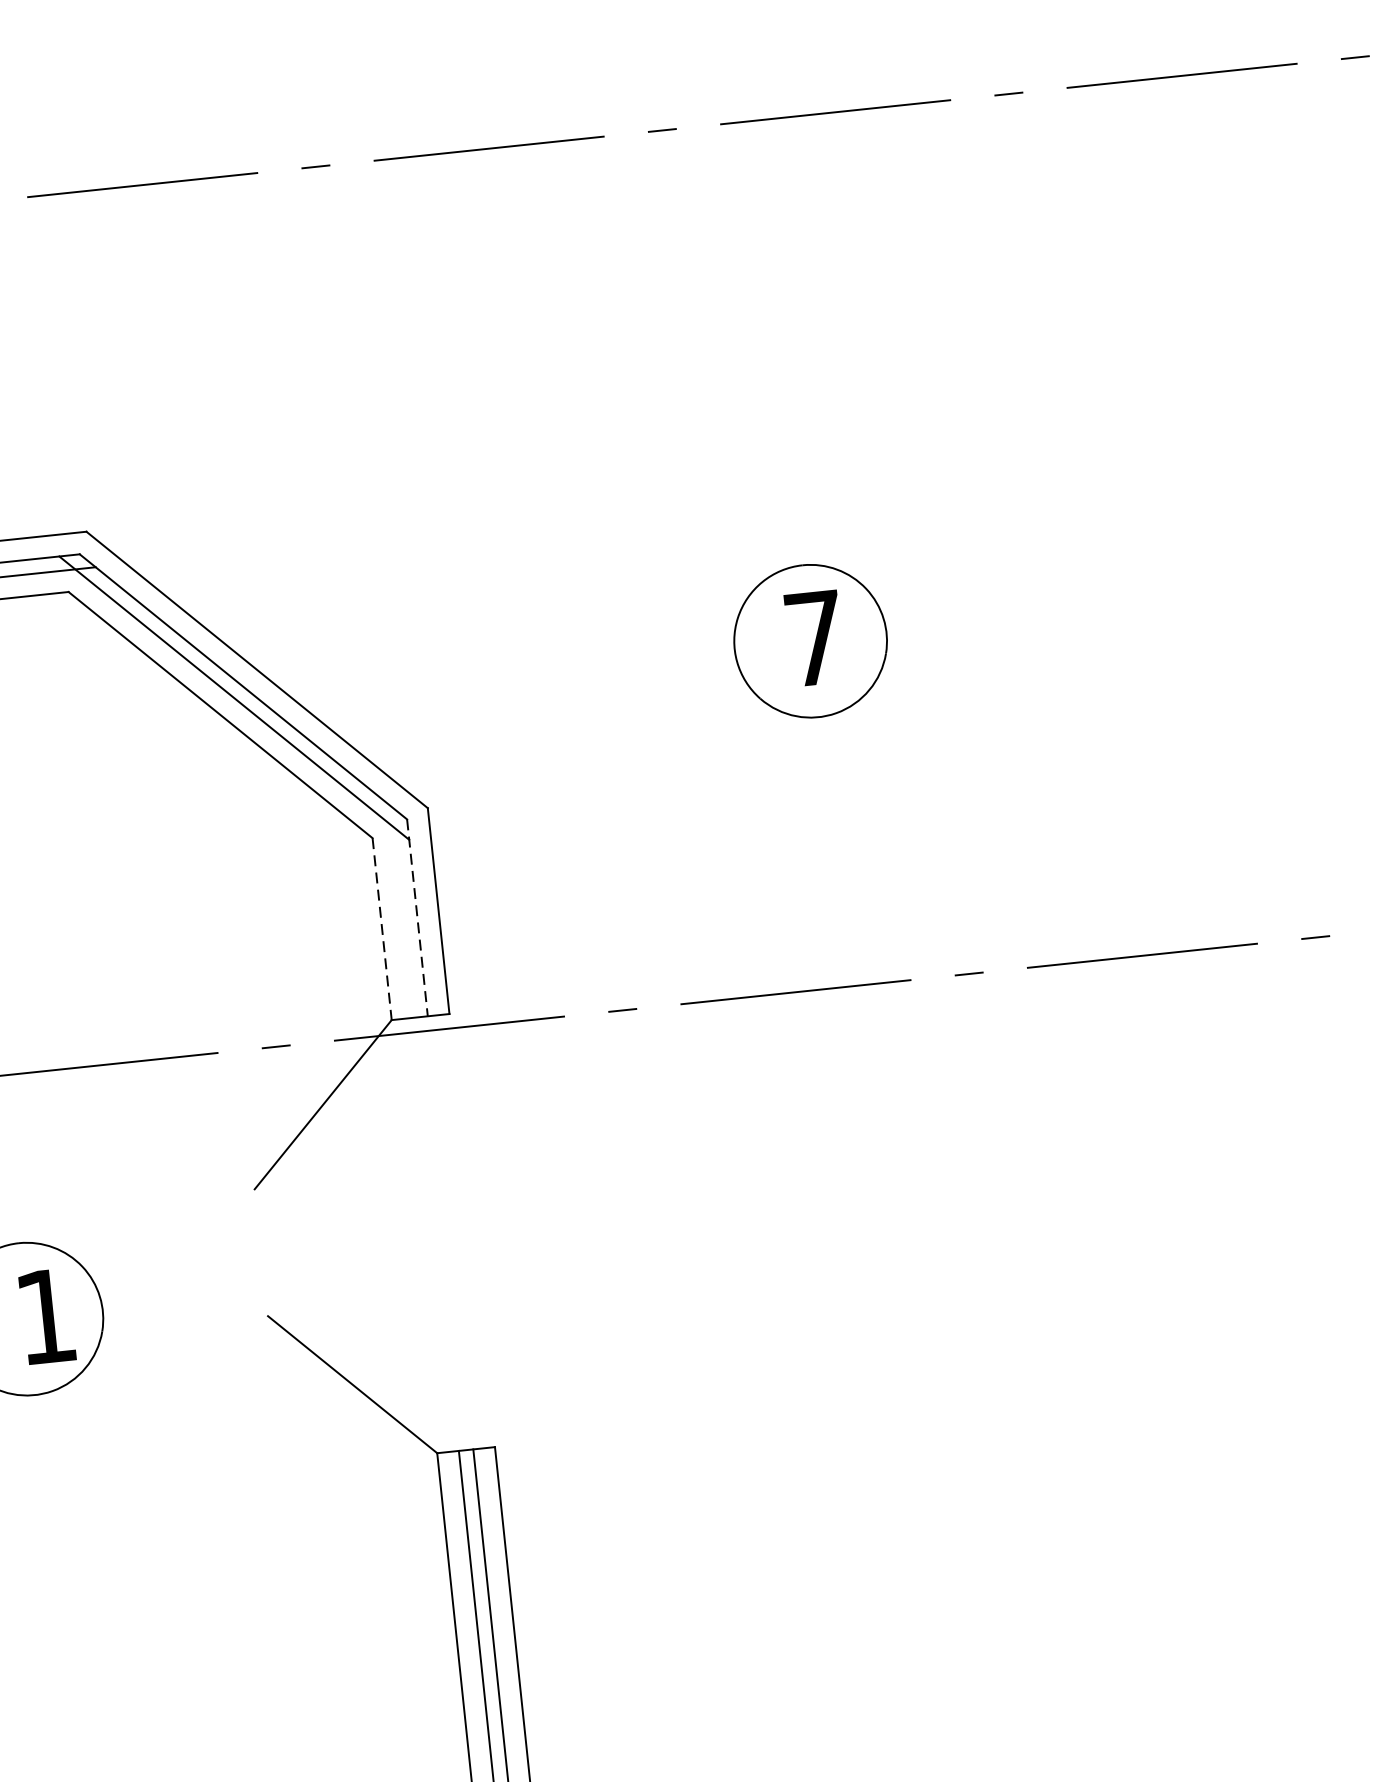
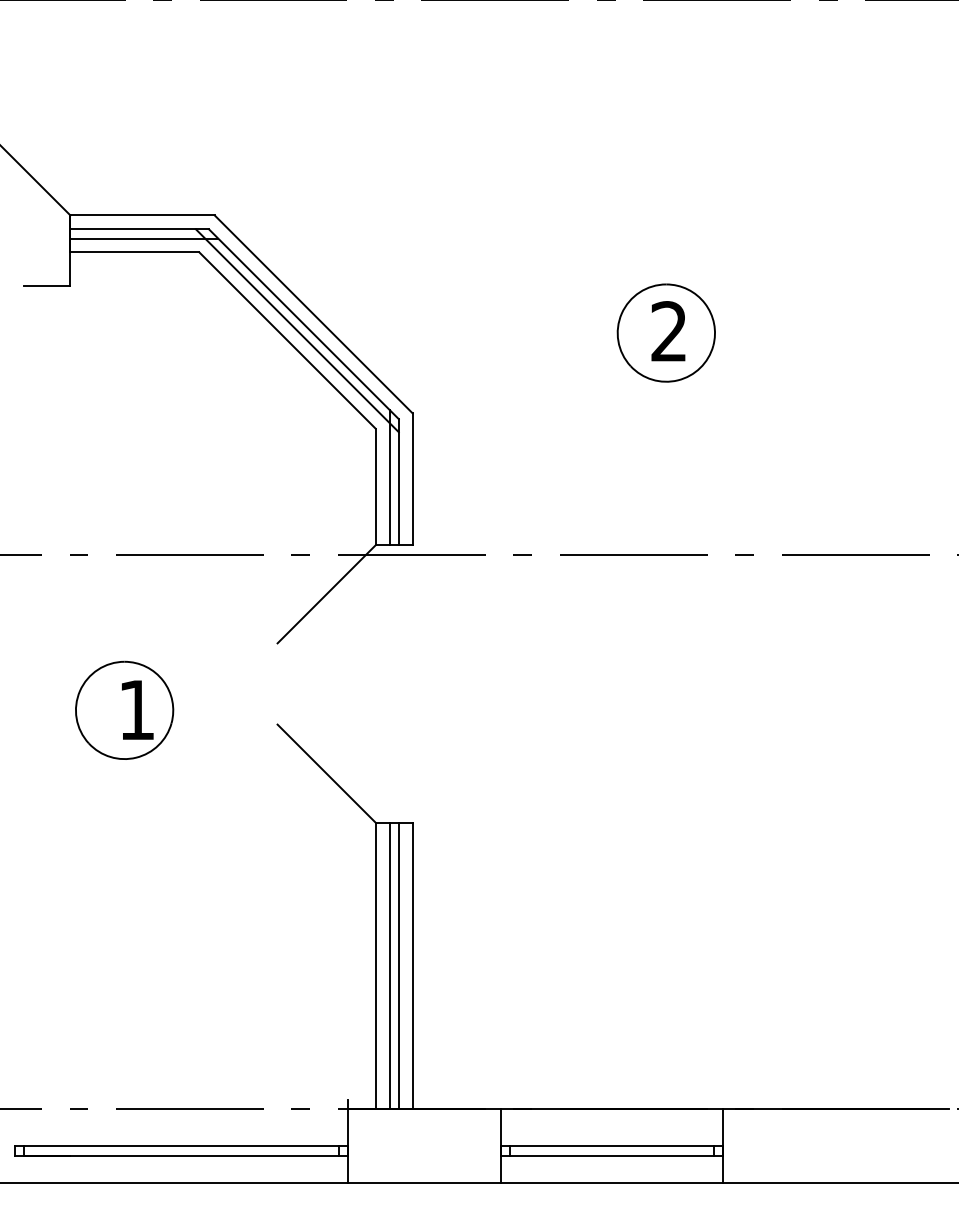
text: (813, 638) -> (668, 331), 7 -> 2
line: (402, 912) -> (389, 477), added
line: (417, 918) -> (398, 482), dashed -> solid
line: (381, 929) -> (375, 487), dashed -> solid

